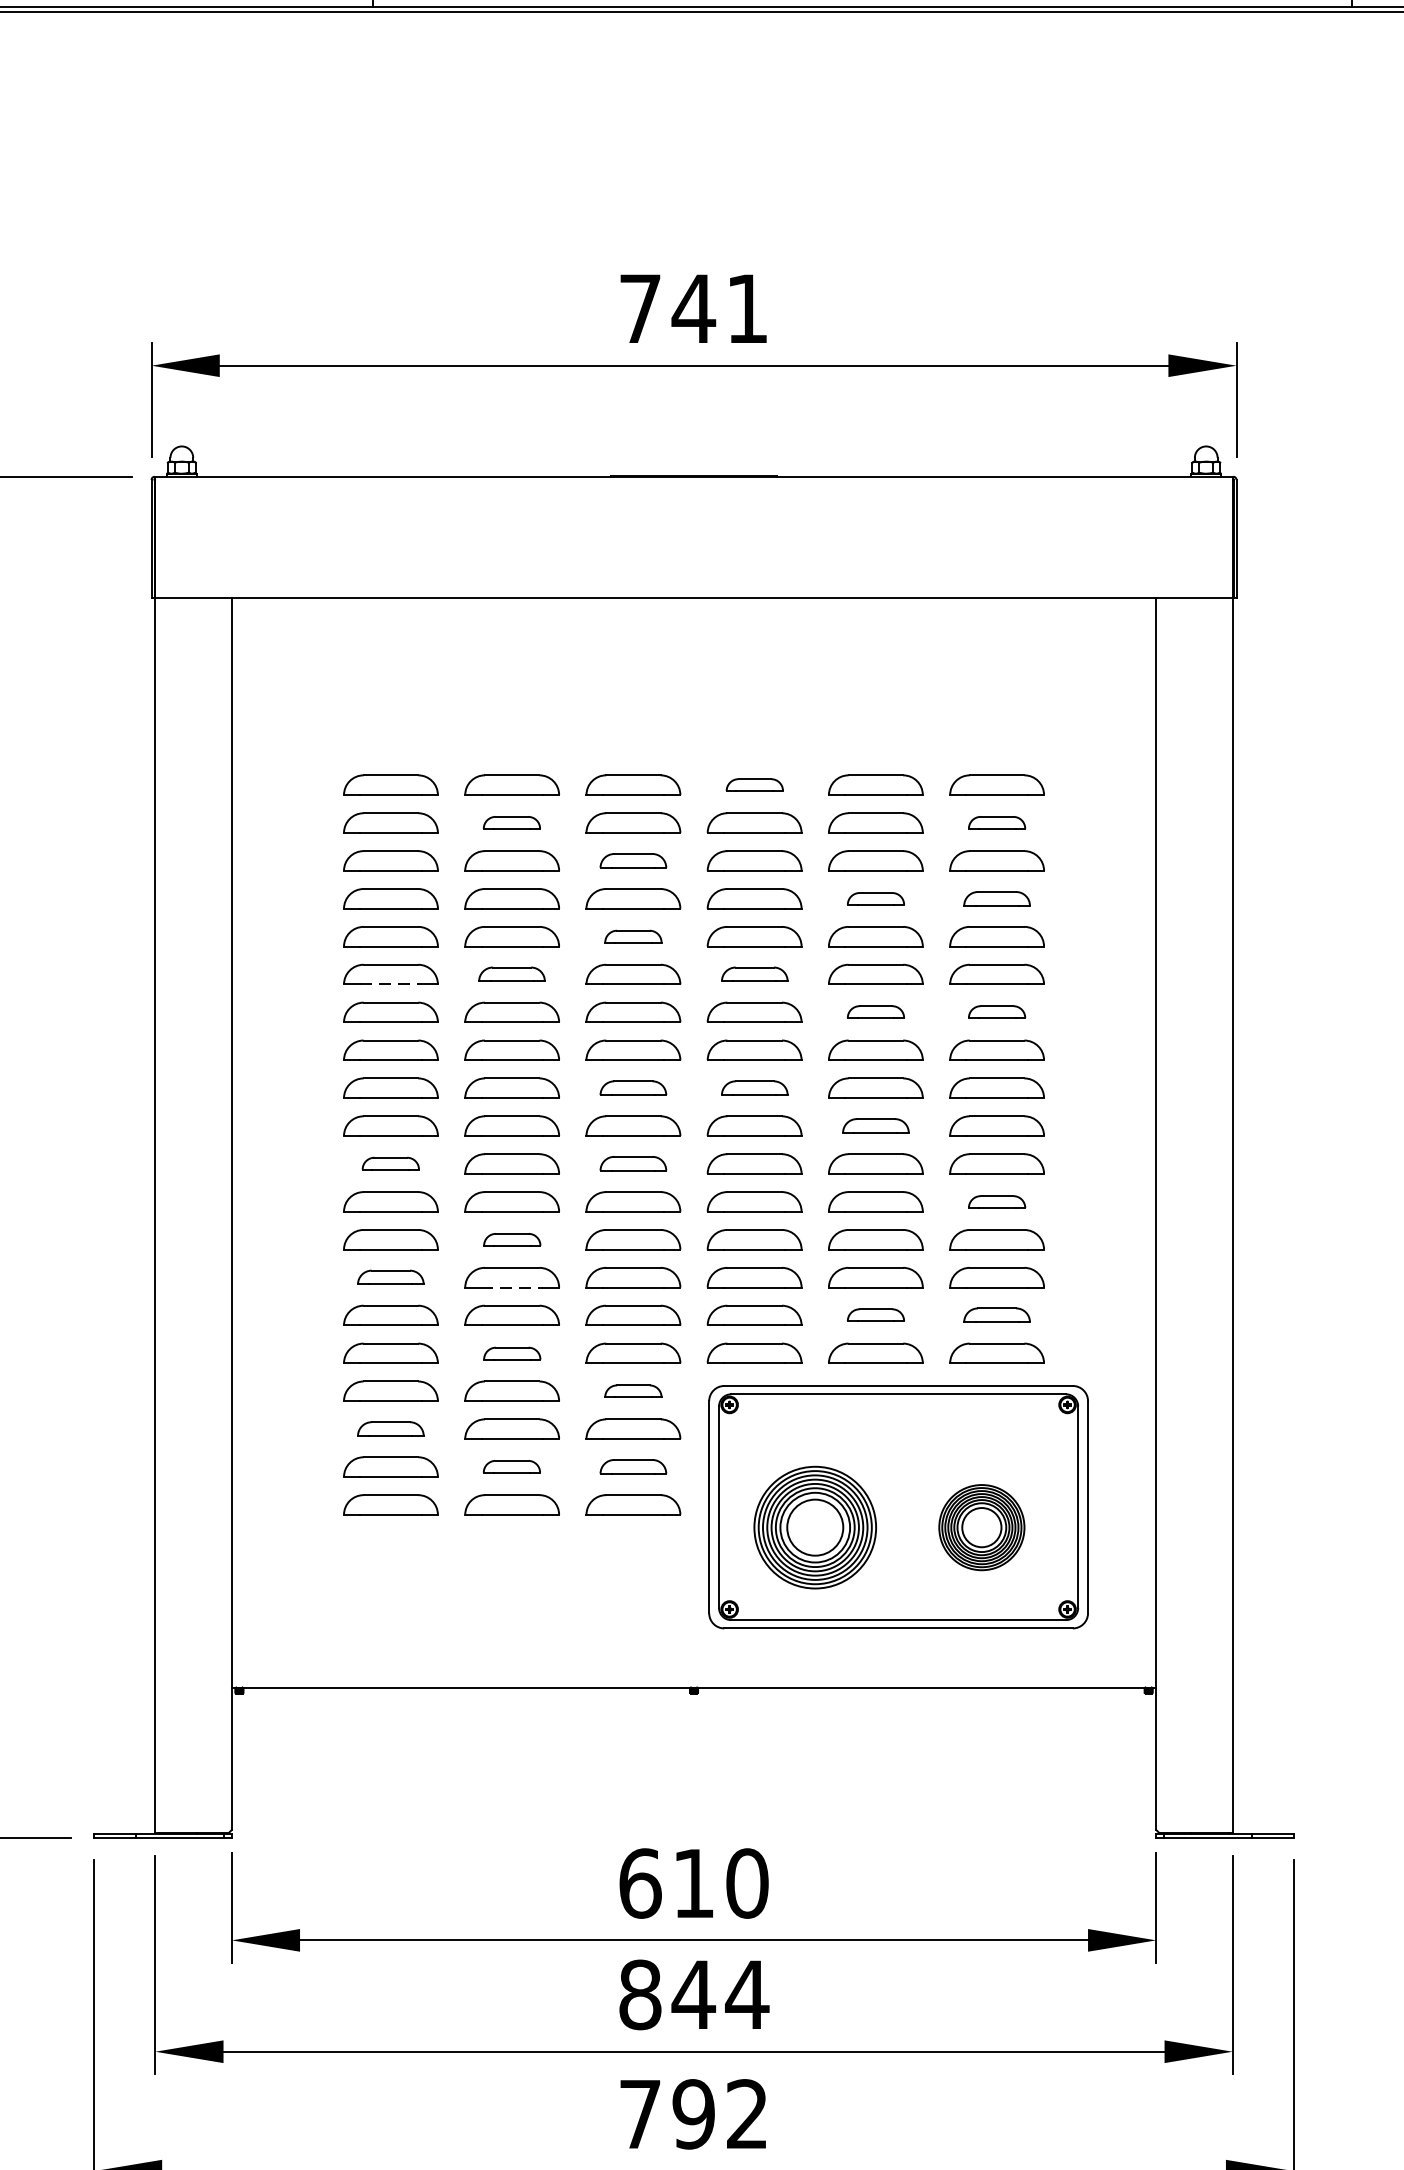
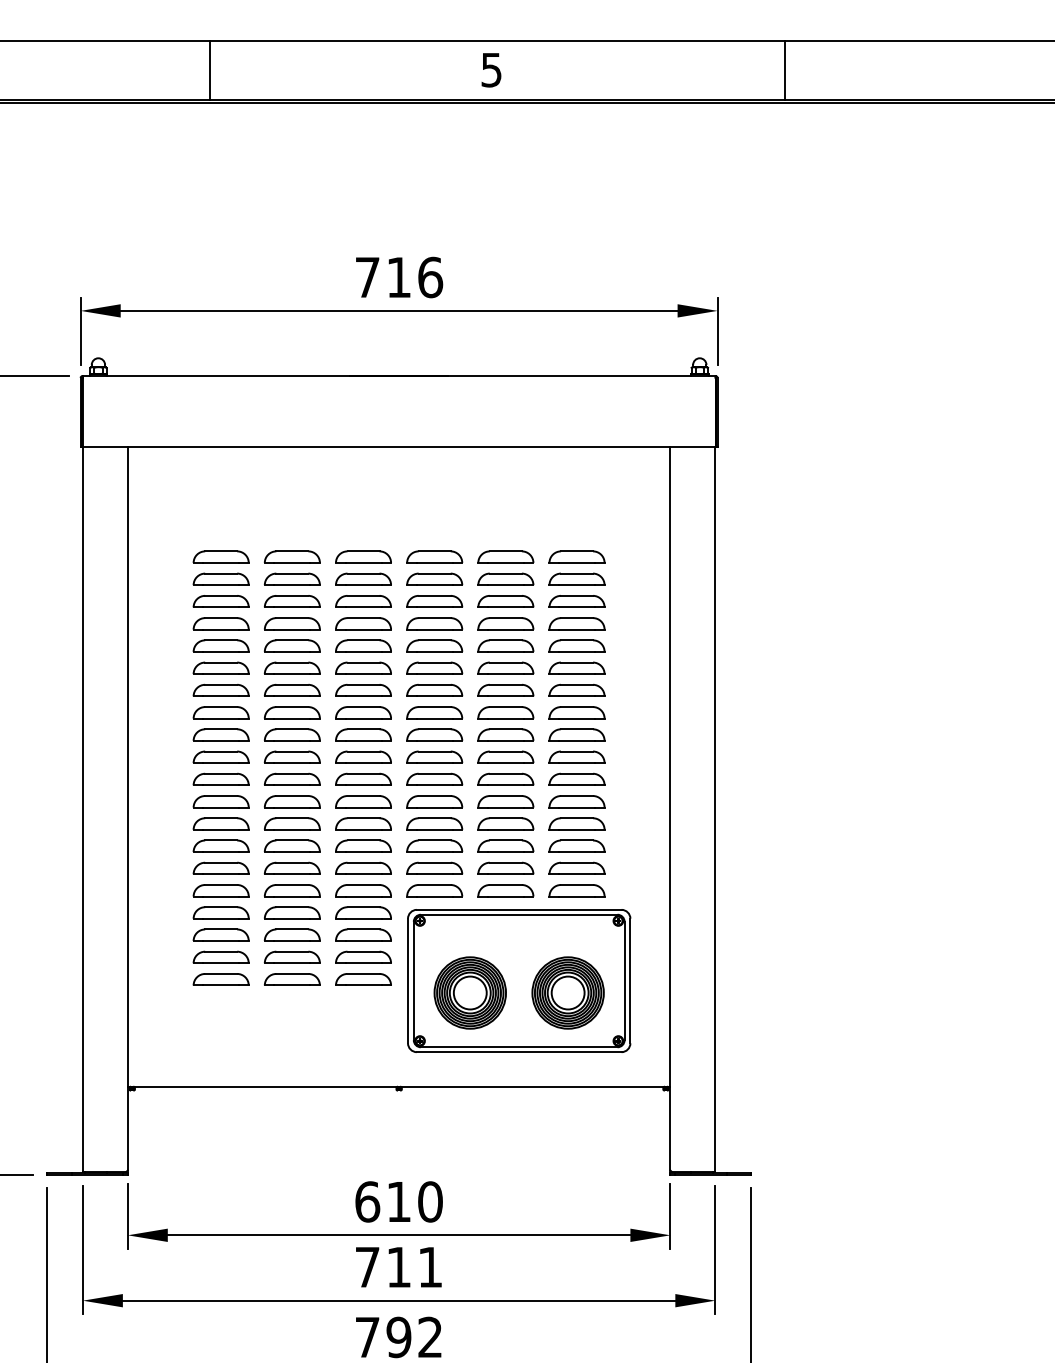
text: (720, 308) -> (414, 277), 741 -> 716
part: (754, 784) -> (434, 556), size x1.67
part: (510, 821) -> (291, 578), size x1.67
part: (996, 821) -> (576, 578), size x1.67
part: (633, 860) -> (363, 601), size x1.43
part: (875, 898) -> (505, 623), size x1.67
part: (996, 898) -> (576, 623), size x1.43
part: (633, 935) -> (363, 645), size x1.67
part: (510, 973) -> (291, 667), size x1.43
part: (754, 973) -> (434, 667), size x1.43
line: (391, 985) -> (221, 674), dashed -> solid
part: (875, 1010) -> (505, 689), size x1.67
part: (996, 1010) -> (576, 689), size x1.67
part: (633, 1087) -> (363, 734), size x1.43
part: (754, 1087) -> (434, 734), size x1.43
part: (875, 1124) -> (505, 756), size x1.43
part: (389, 1162) -> (220, 778), size x1.67
part: (633, 1162) -> (363, 778), size x1.43
part: (996, 1201) -> (576, 801), size x1.67
part: (512, 1238) -> (292, 823), size x1.67
part: (389, 1276) -> (220, 845), size x1.43
line: (512, 1288) -> (292, 852), dashed -> solid
part: (875, 1313) -> (505, 867), size x1.67
part: (996, 1313) -> (576, 867), size x1.43
part: (512, 1353) -> (292, 890), size x1.67
part: (633, 1390) -> (363, 912), size x1.67
part: (389, 1427) -> (220, 934), size x1.43
part: (510, 1465) -> (291, 956), size x1.67
part: (633, 1465) -> (363, 956), size x1.43
part: (980, 1526) -> (567, 992), size x1.43
text: (694, 1995) -> (399, 1267), 844 -> 711

